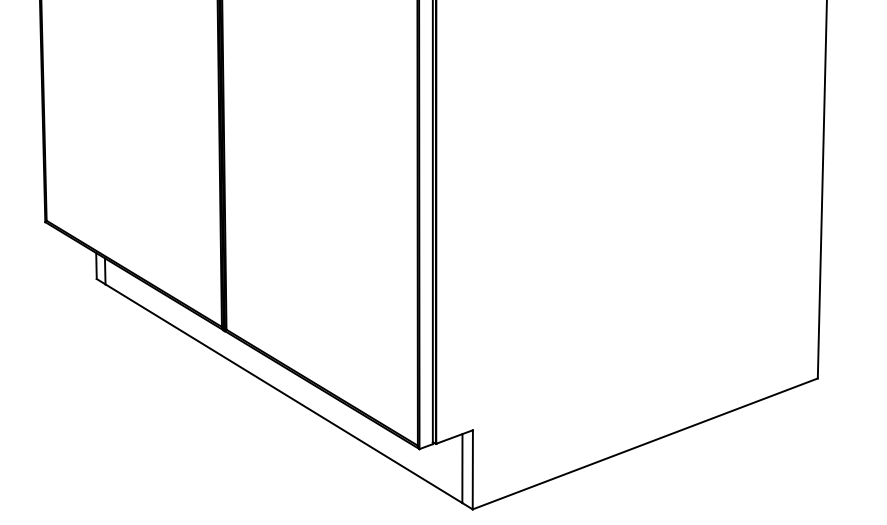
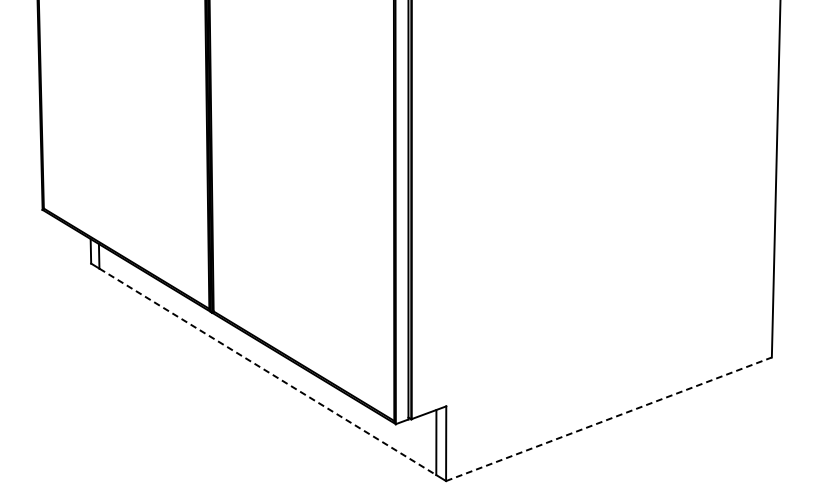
line: (284, 393) -> (268, 371), solid -> dashed
line: (645, 443) -> (609, 418), solid -> dashed

